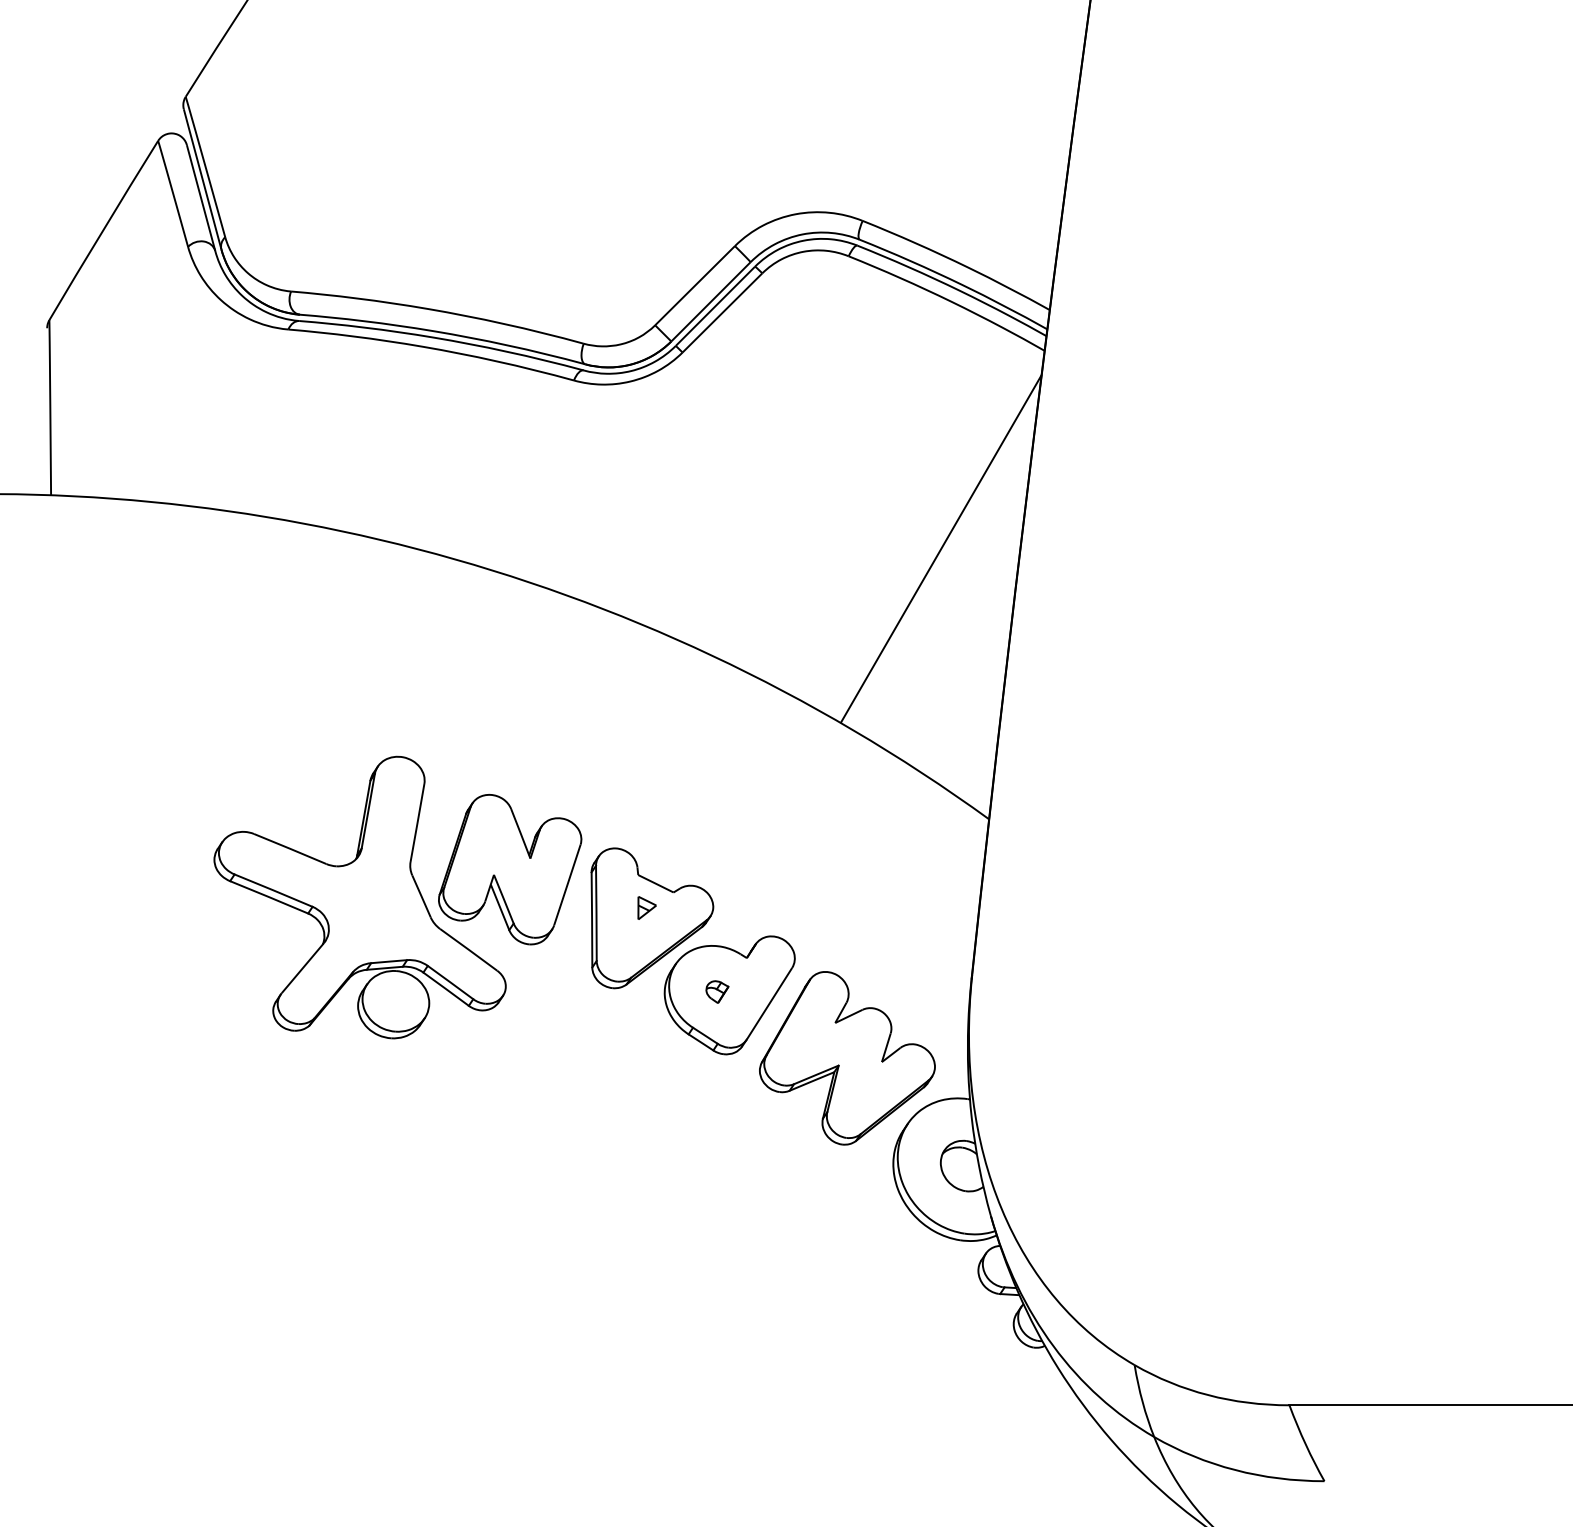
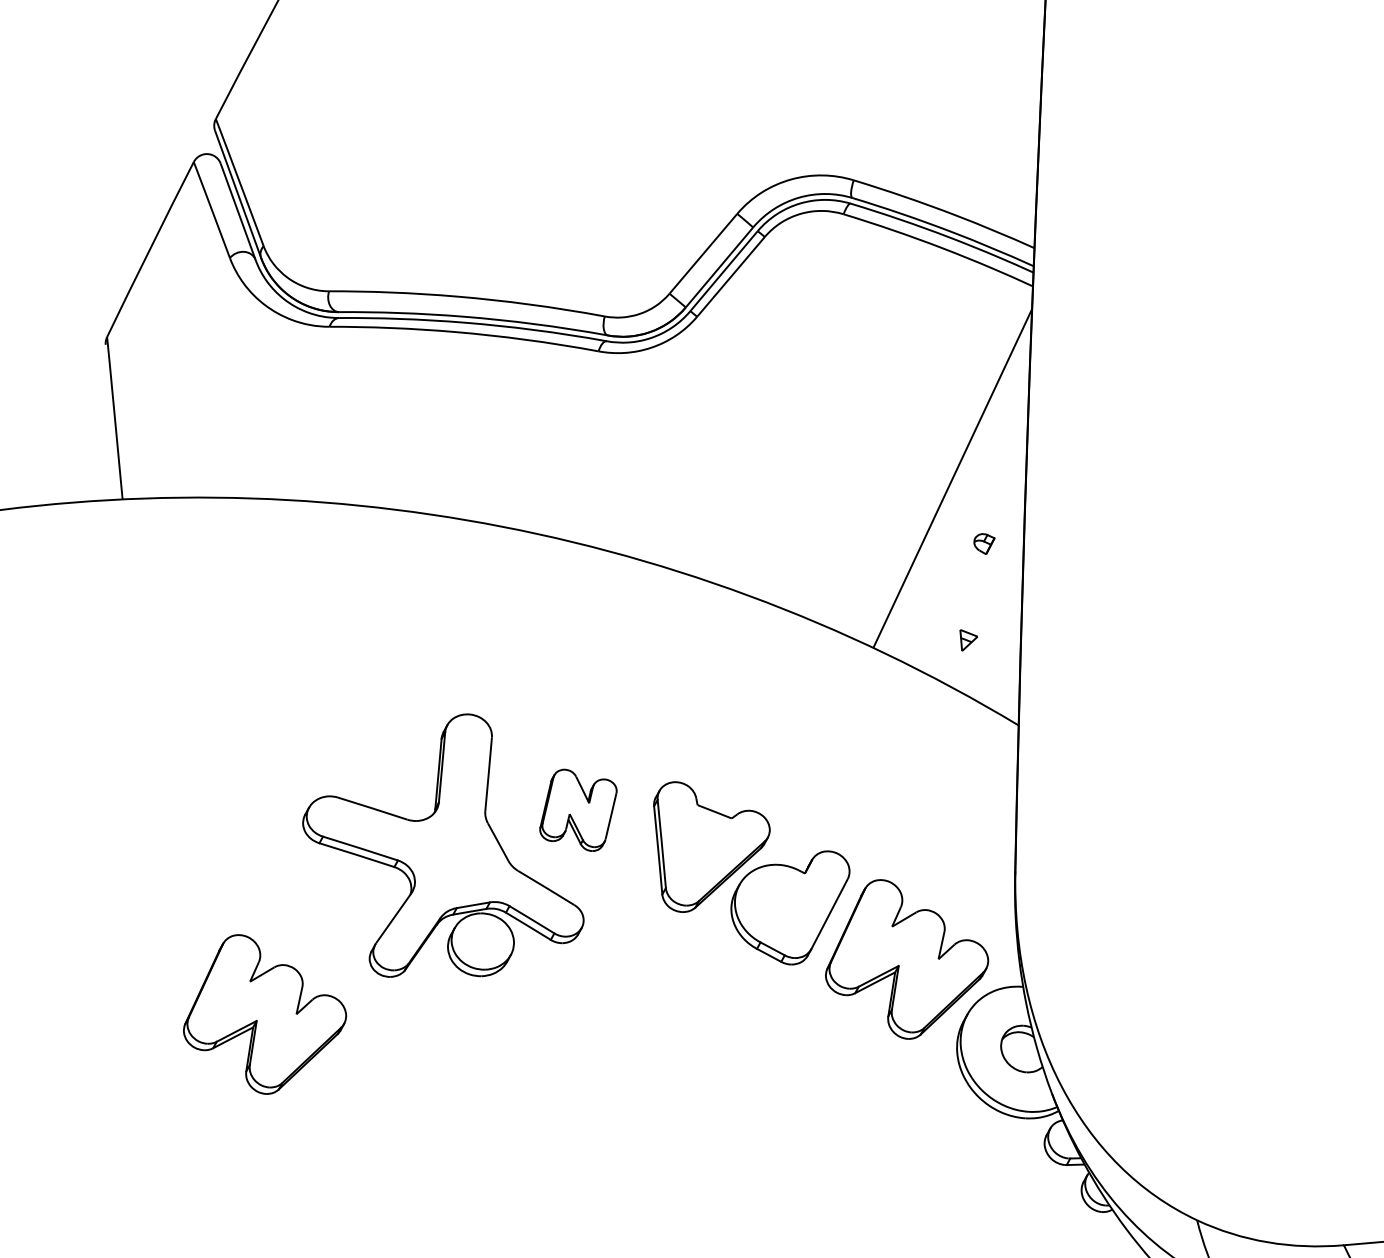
part: (510, 869) -> (578, 810), size x0.6
part: (646, 907) -> (968, 639), moved
part: (717, 991) -> (984, 543), moved
part: (155, 1058) -> (264, 1013), added

